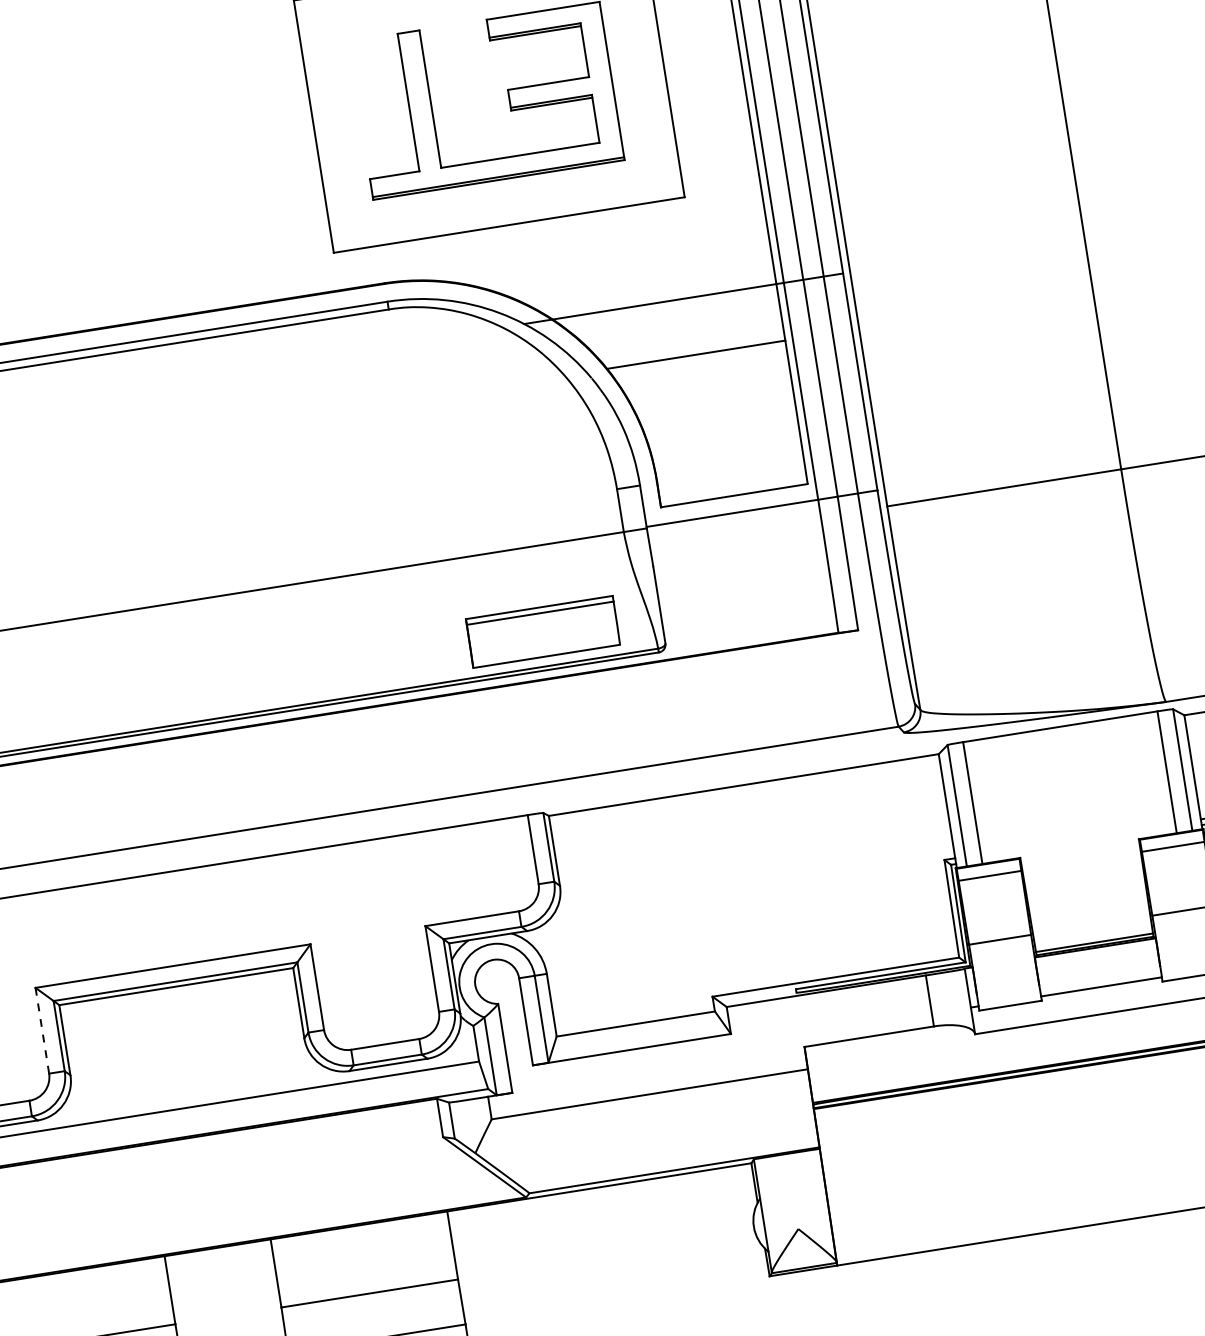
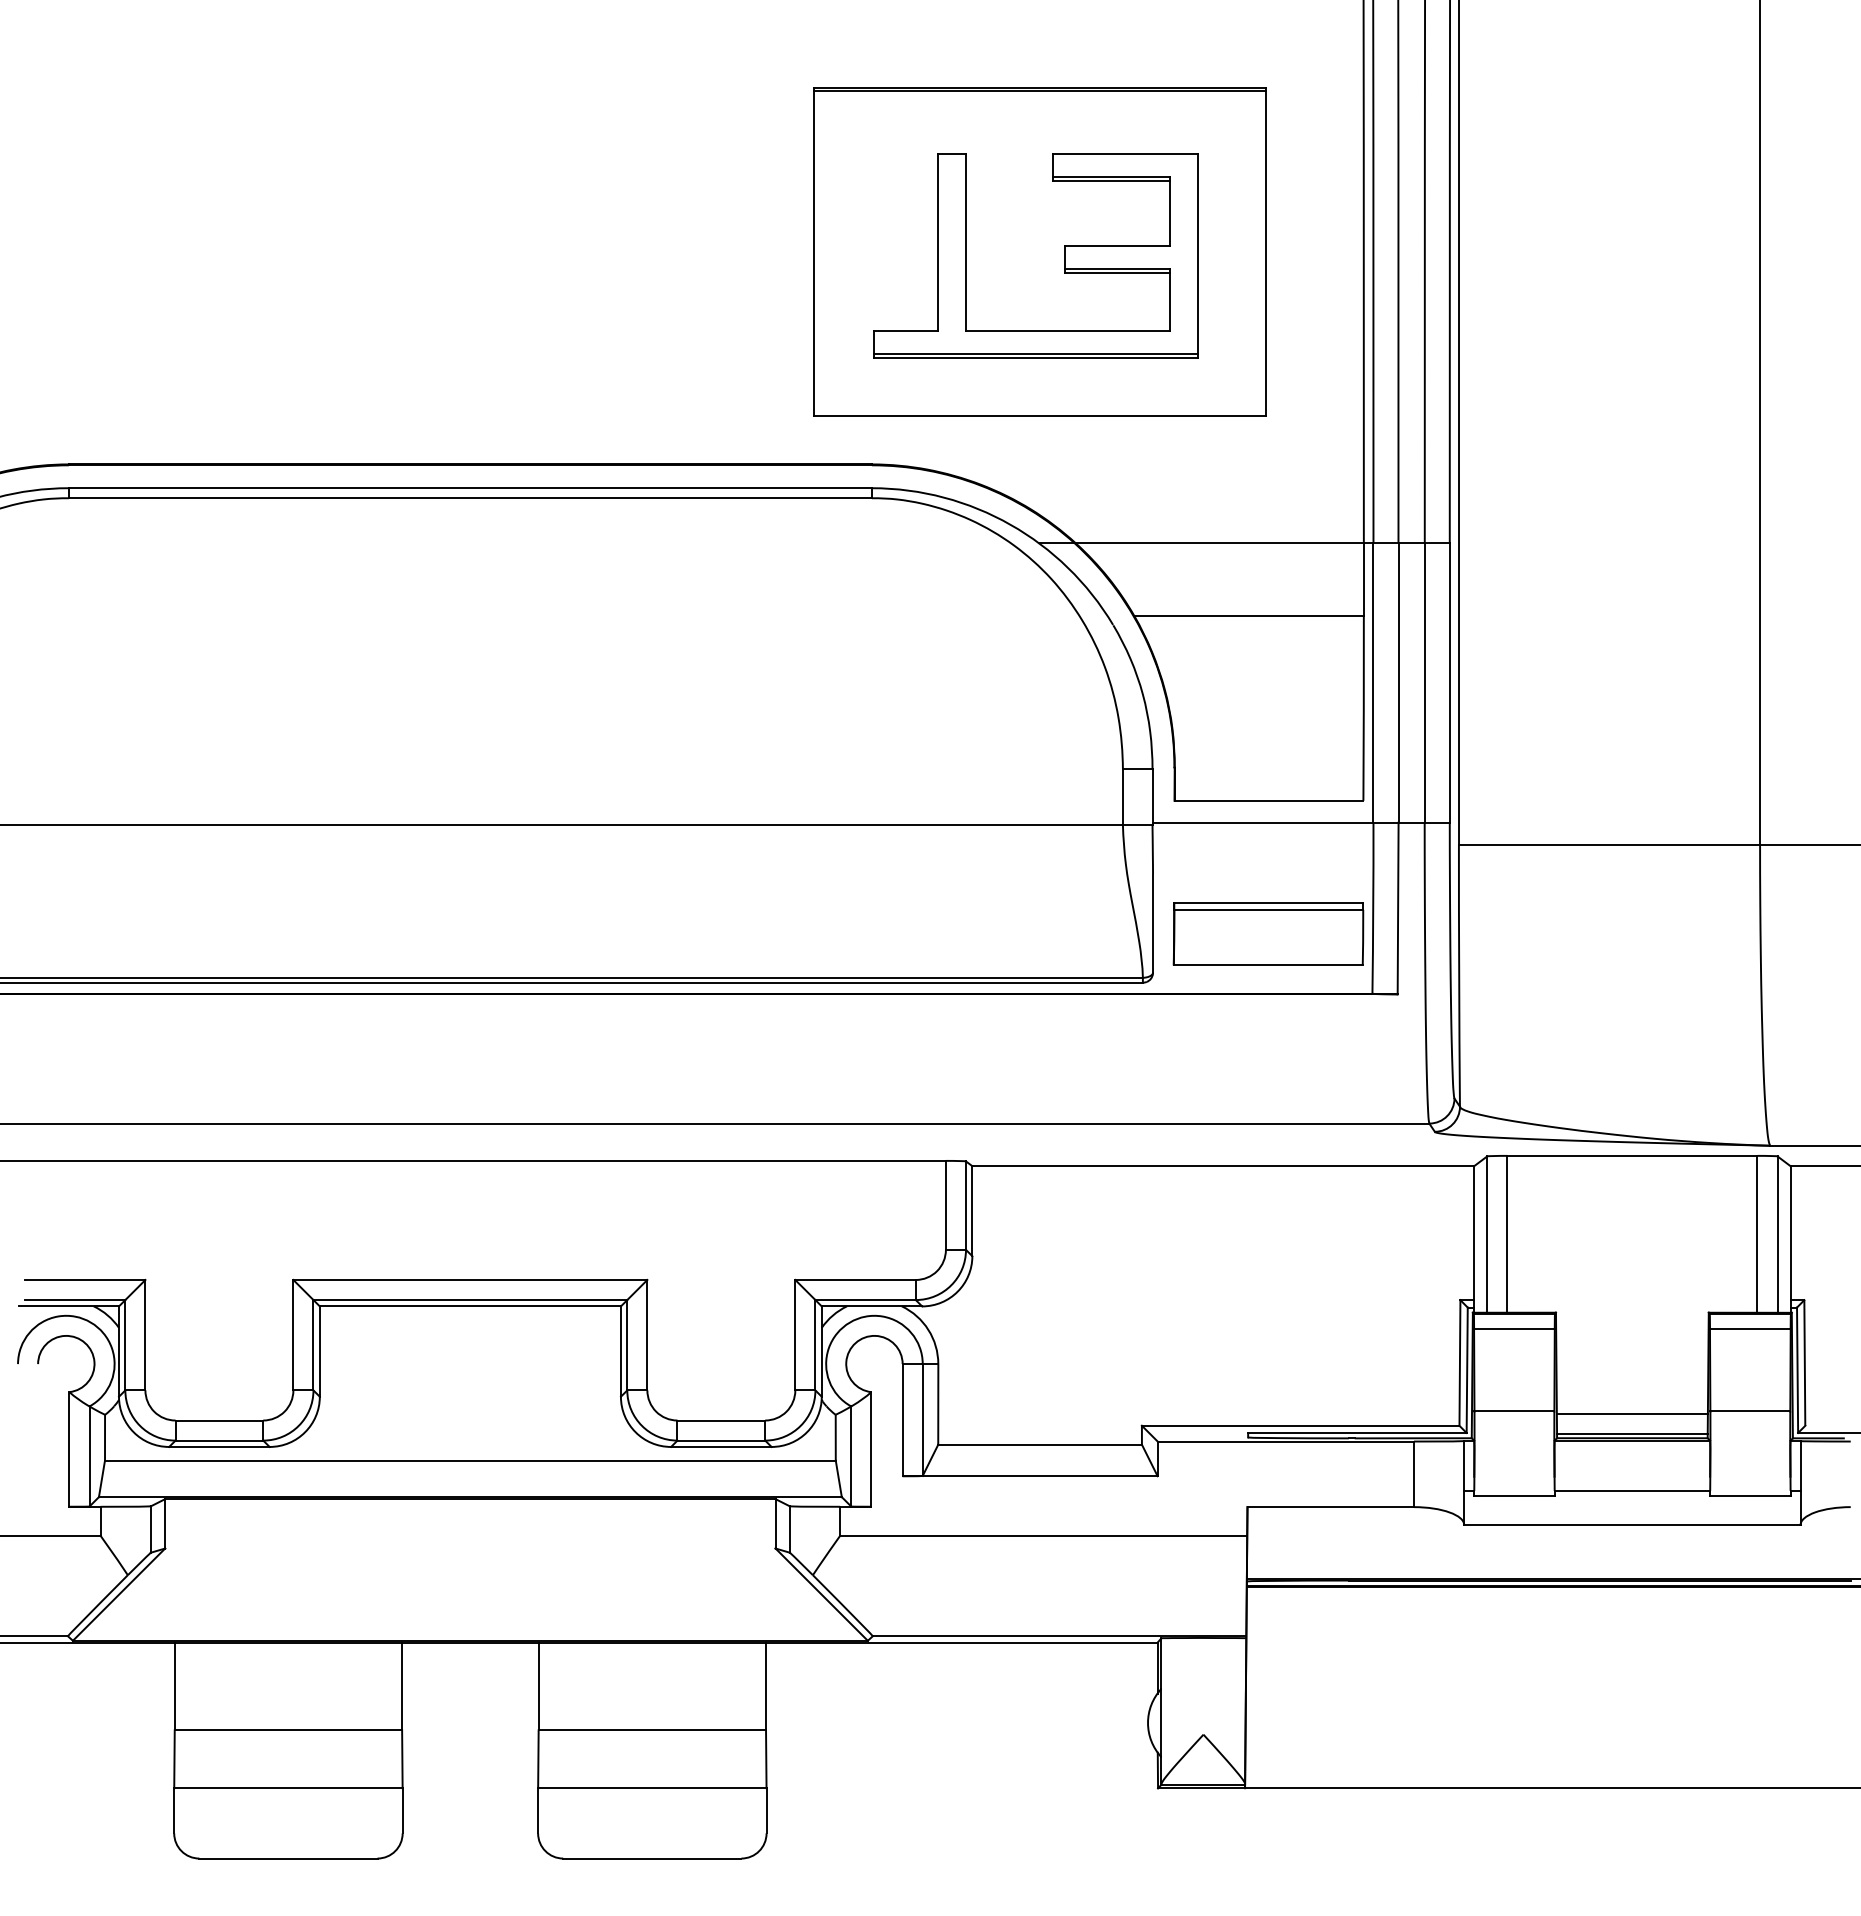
part: (542, 631) -> (1268, 933), moved
line: (1091, 926) -> (1631, 1413), added
line: (42, 1030) -> (293, 1334), dashed -> solid

